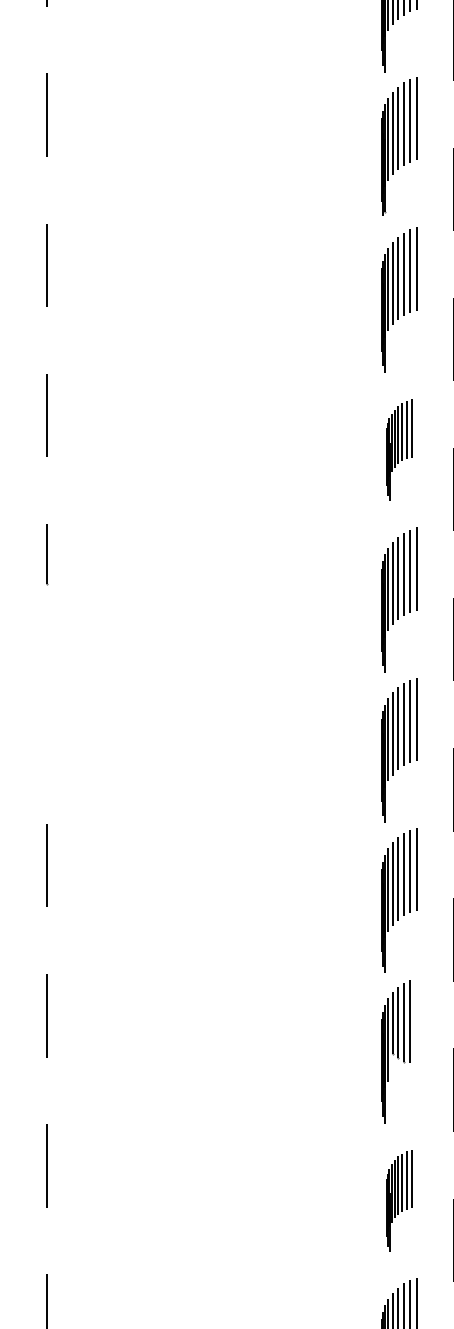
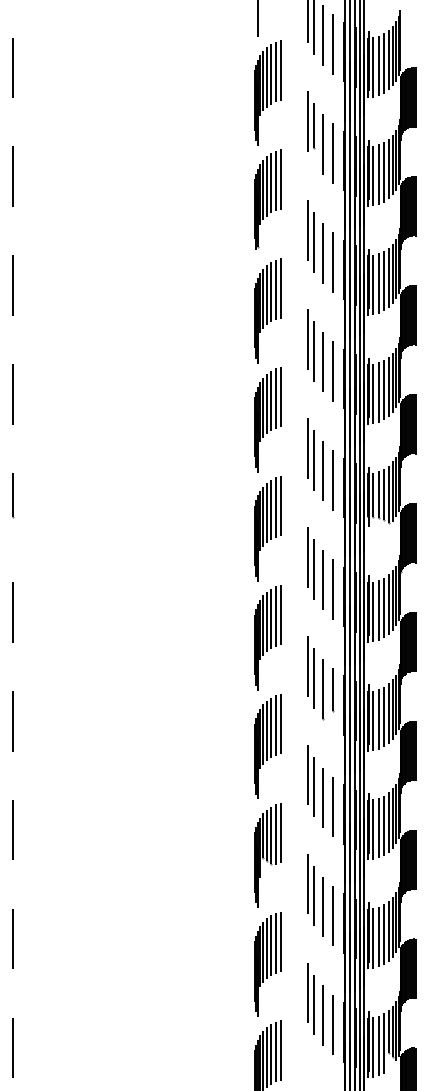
part: (398, 449) -> (267, 419), size x1.43
line: (47, 715) -> (12, 612), added
line: (417, 1018) -> (281, 832), added
part: (398, 1200) -> (267, 964), size x1.43

